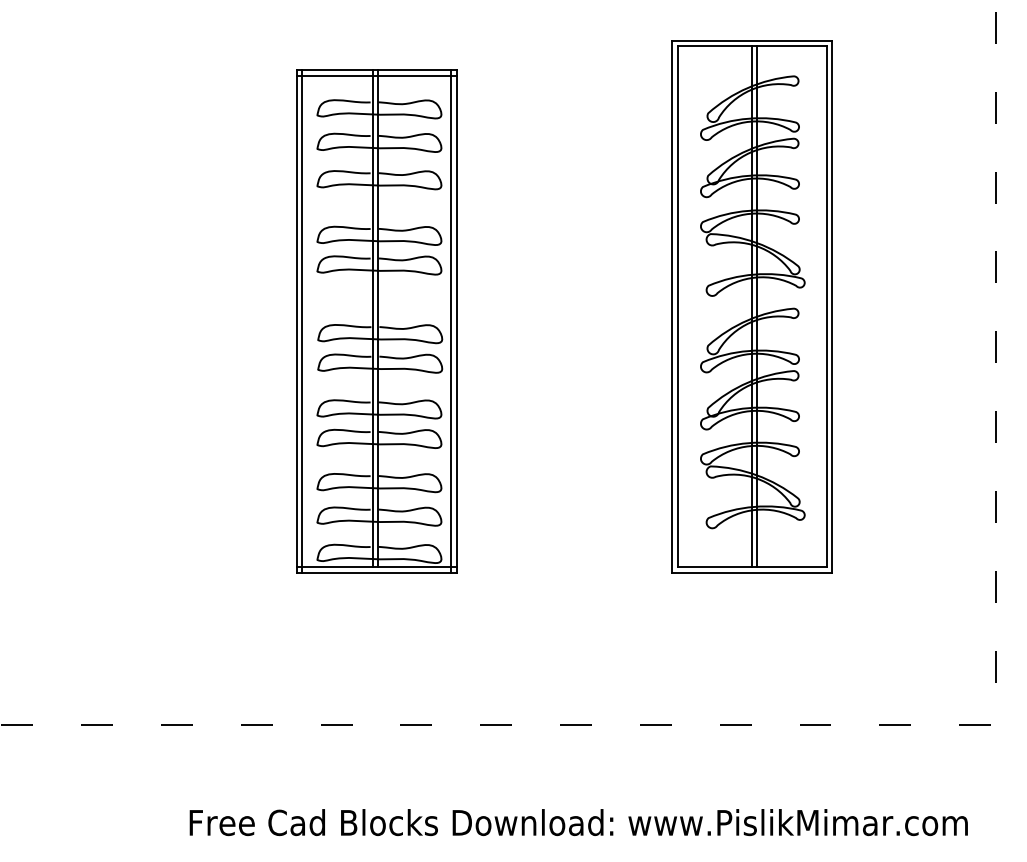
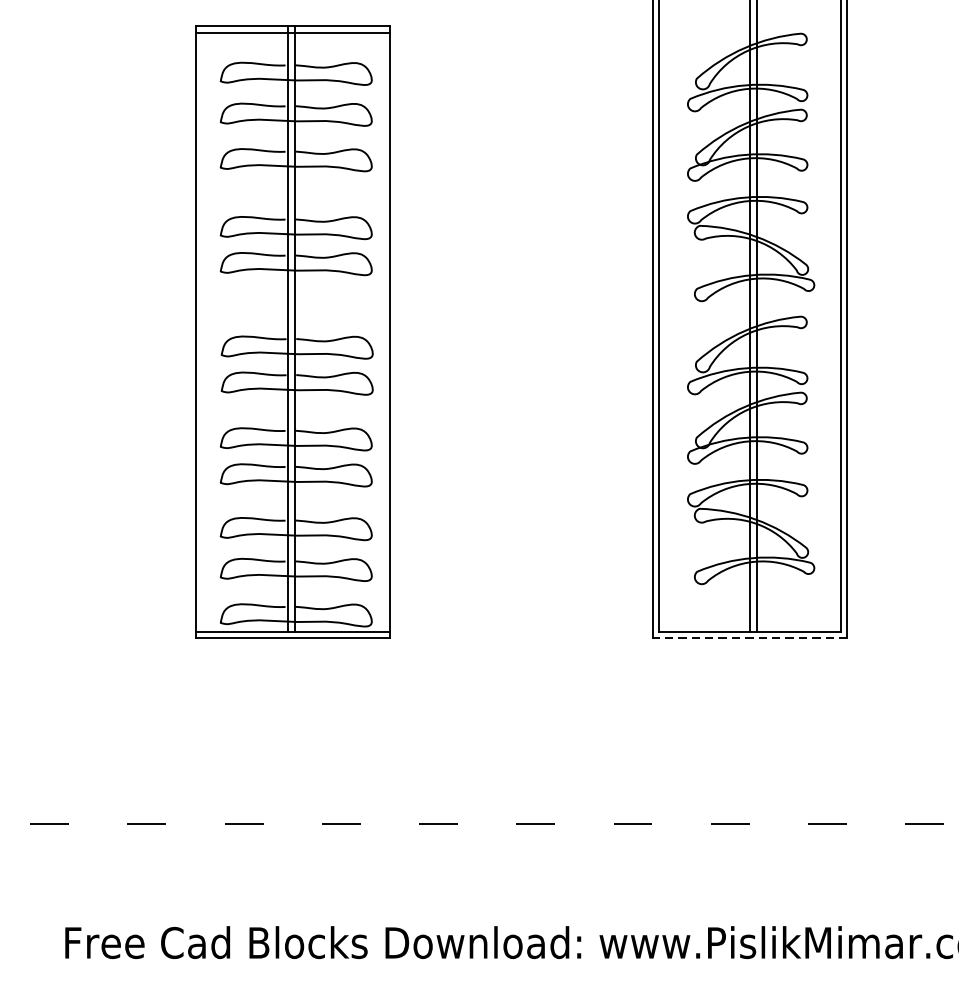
line: (302, 321) -> (202, 332), removed
line: (451, 321) -> (384, 332), removed
line: (752, 572) -> (750, 638), solid -> dashed

